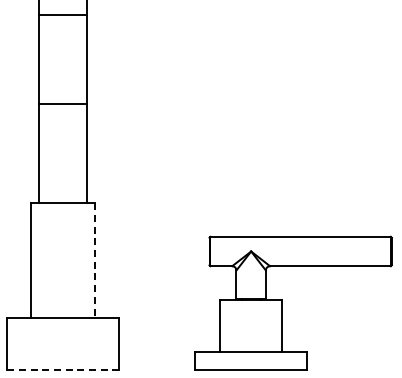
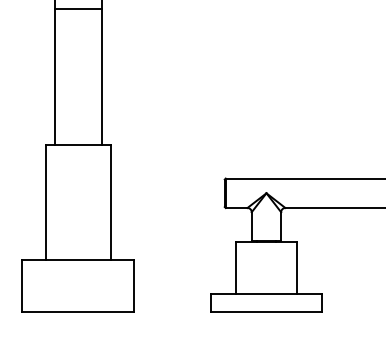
line: (62, 104) -> (77, 9), moved
line: (95, 261) -> (110, 203), dashed -> solid
line: (62, 369) -> (77, 311), dashed -> solid

